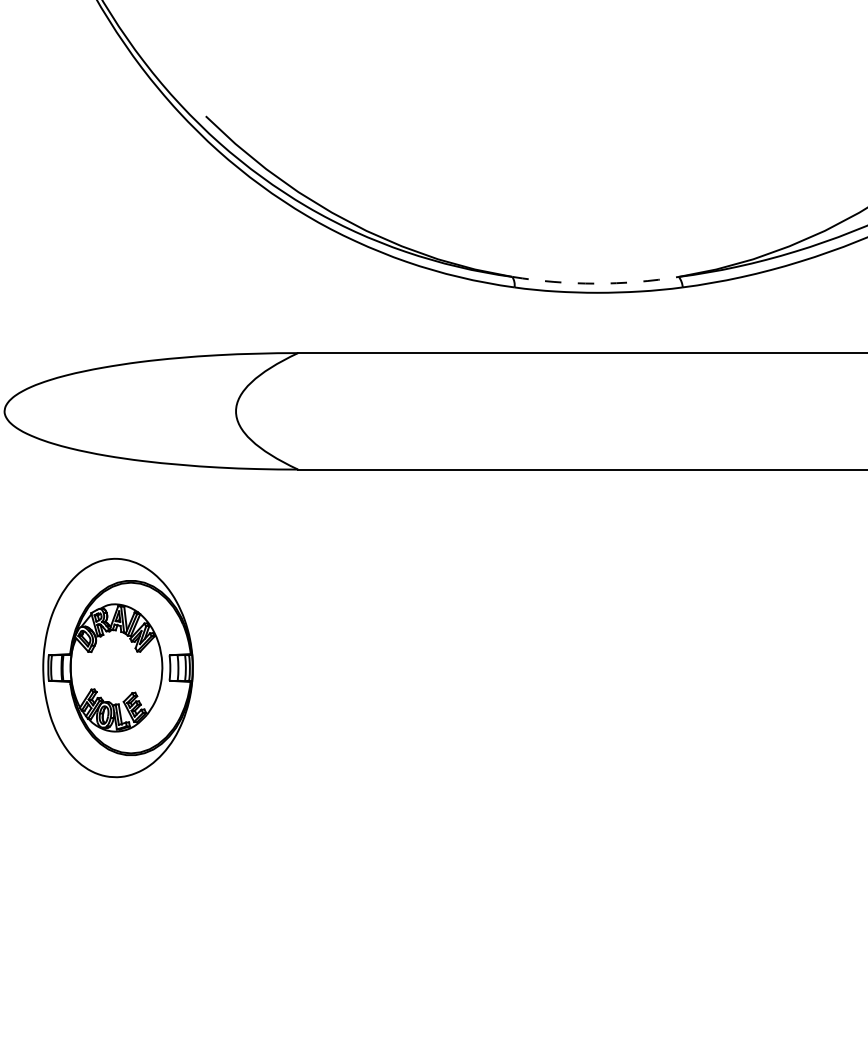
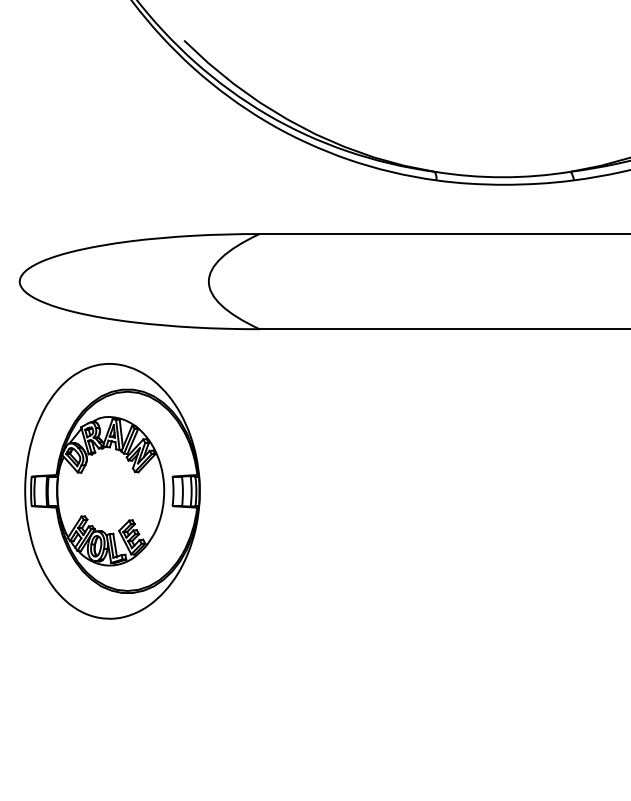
arc: (595, 283) -> (502, 177), dashed -> solid
part: (117, 667) -> (112, 490), size x1.43

